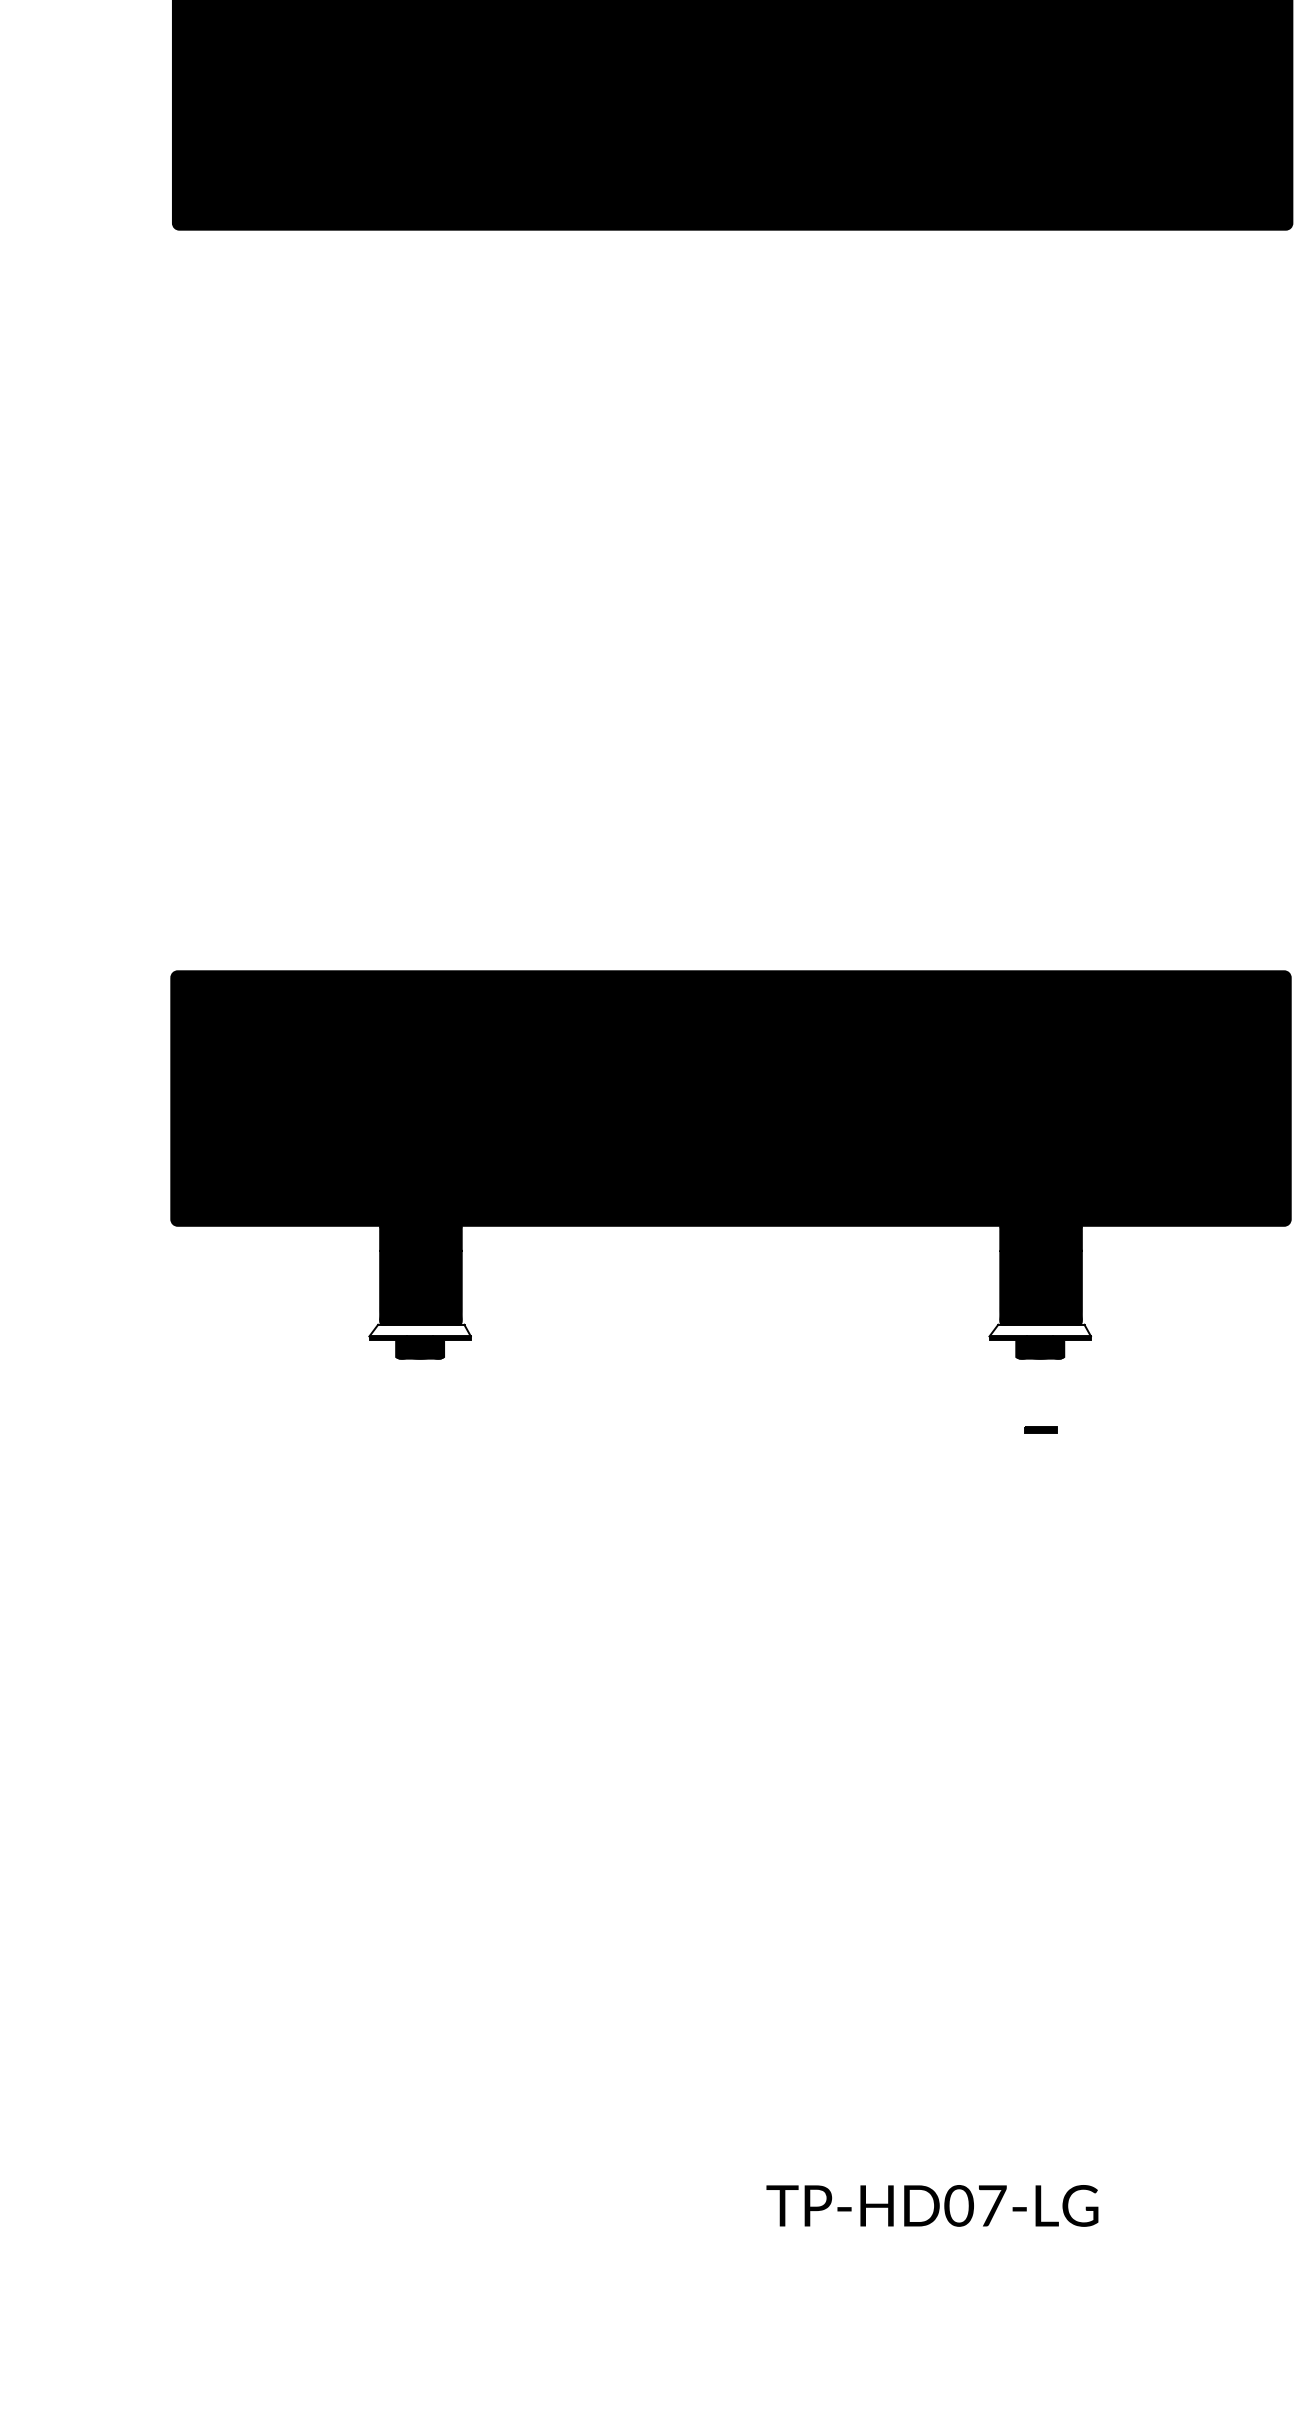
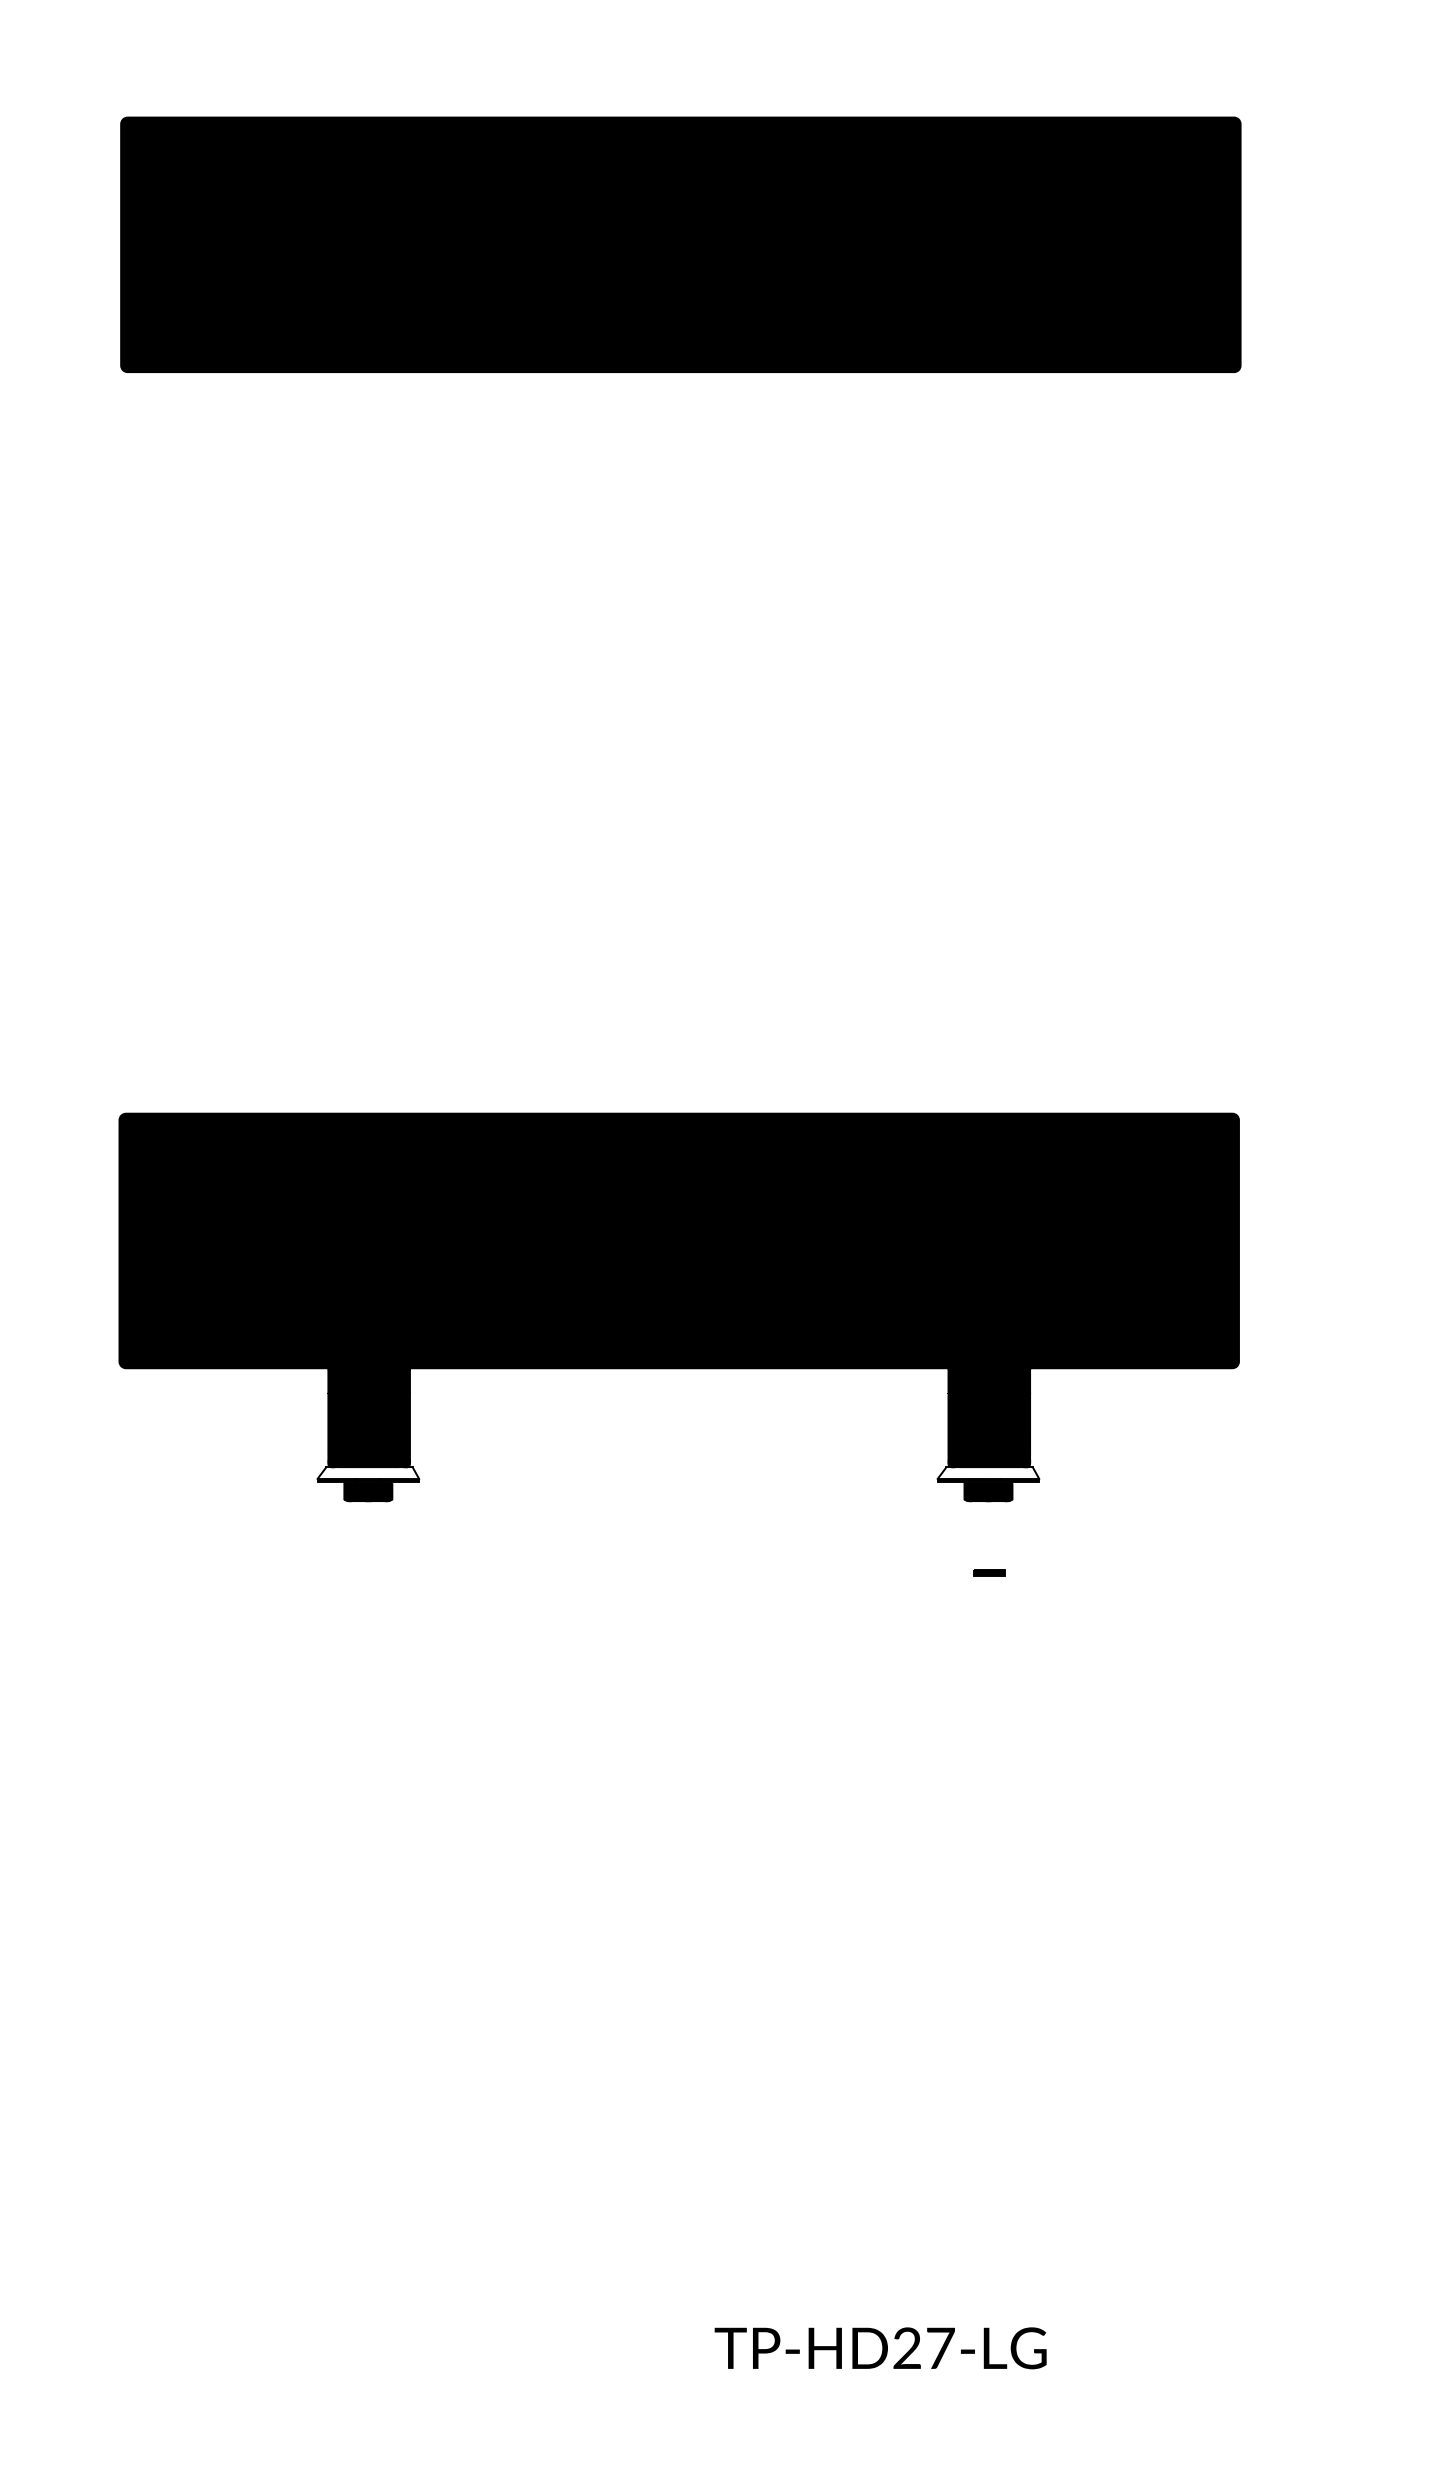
text: (959, 2206) -> (907, 2348), TP-HD07-LG -> TP-HD27-LG

